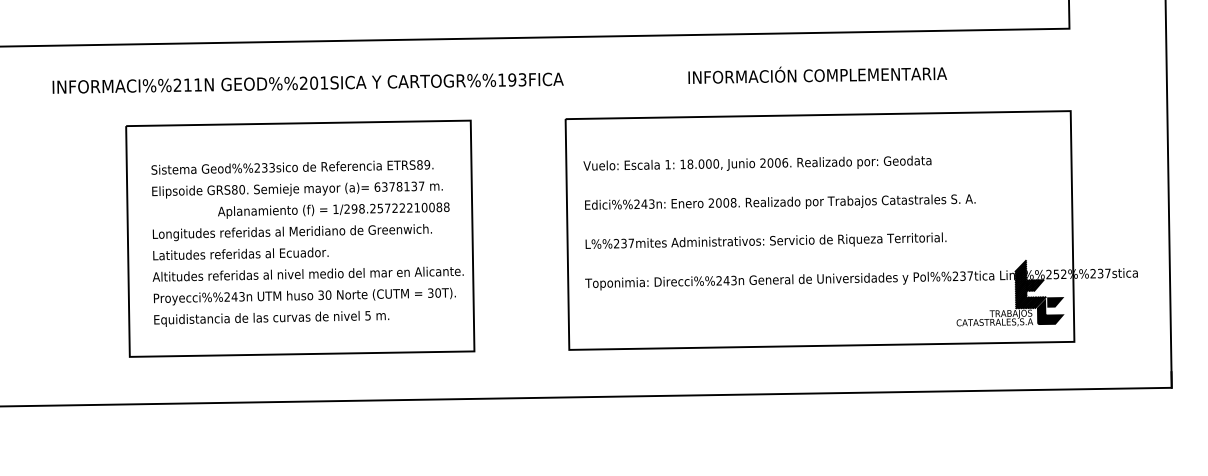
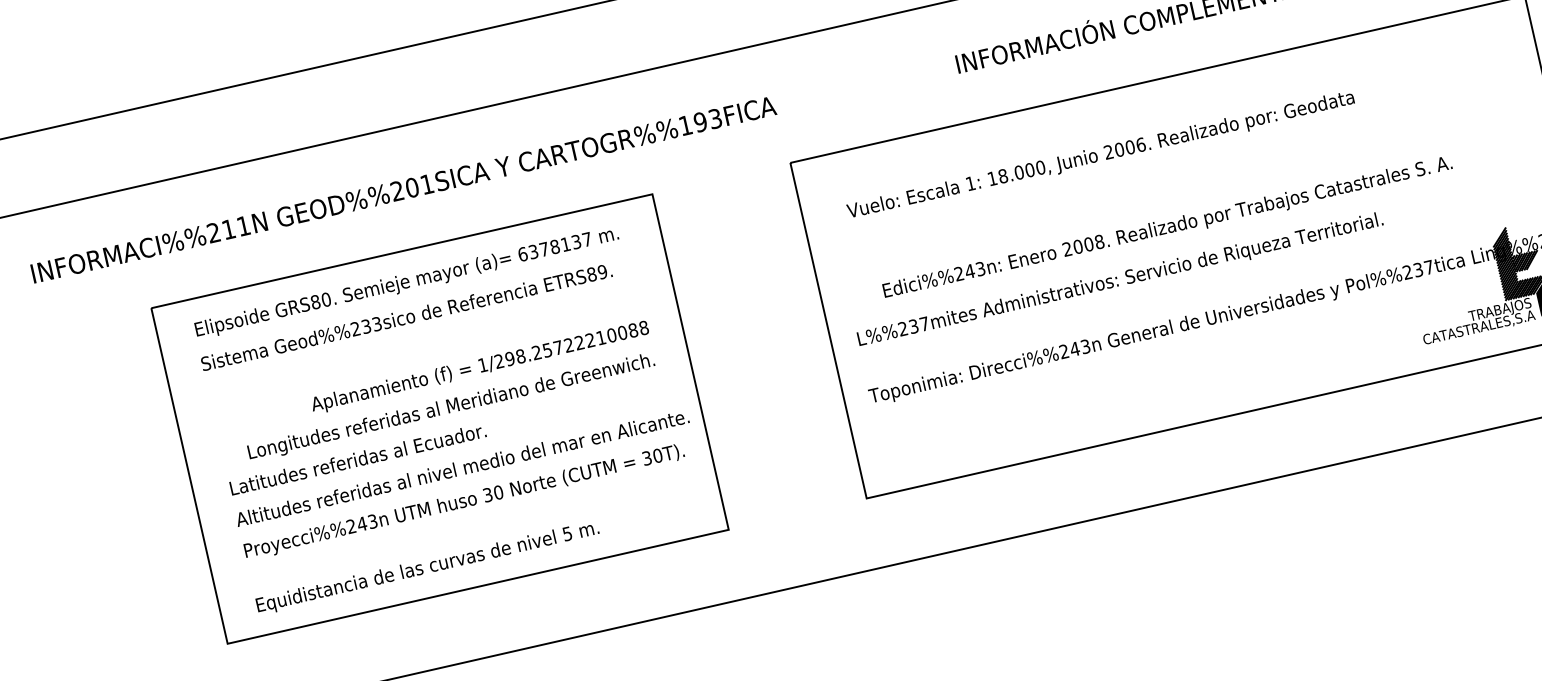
text: (757, 162) -> (1100, 152), moved
text: (297, 189) -> (406, 282), moved
text: (780, 201) -> (1167, 225), moved
text: (291, 232) -> (450, 407), moved
text: (271, 318) -> (427, 567), moved

